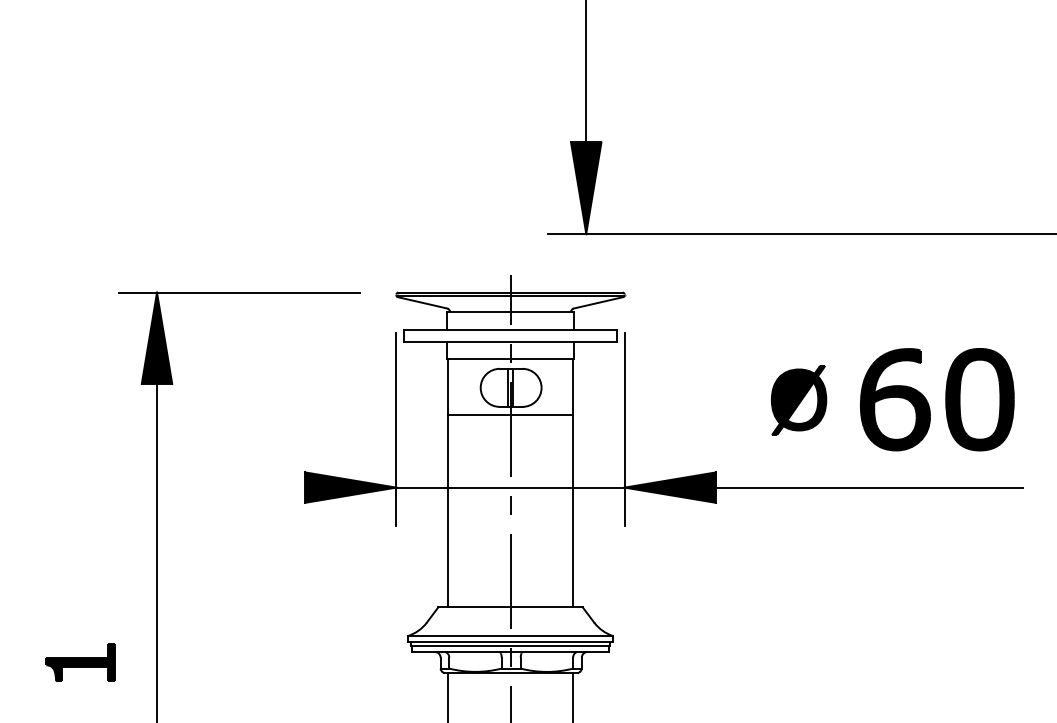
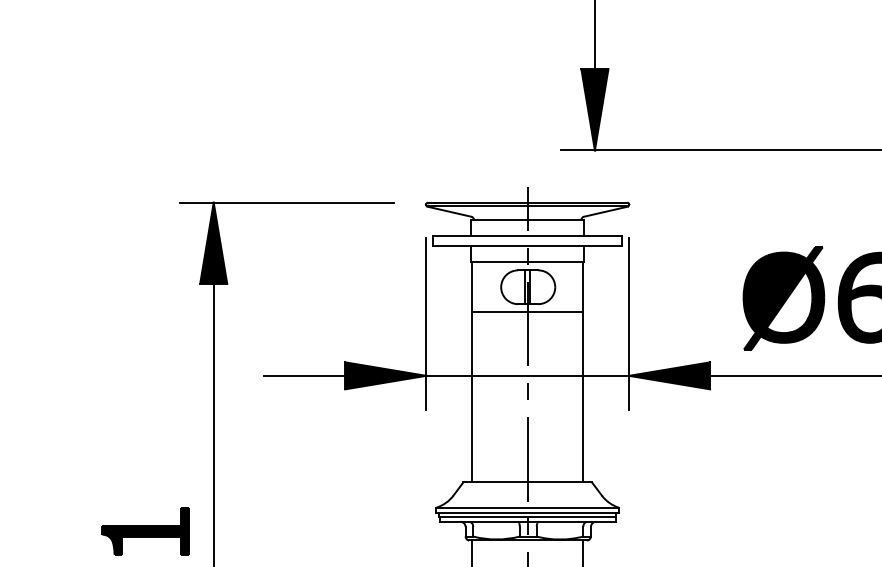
part: (798, 400) -> (783, 298), size x1.67
line: (259, 487) -> (304, 375), added
part: (80, 662) -> (145, 531), size x1.43

